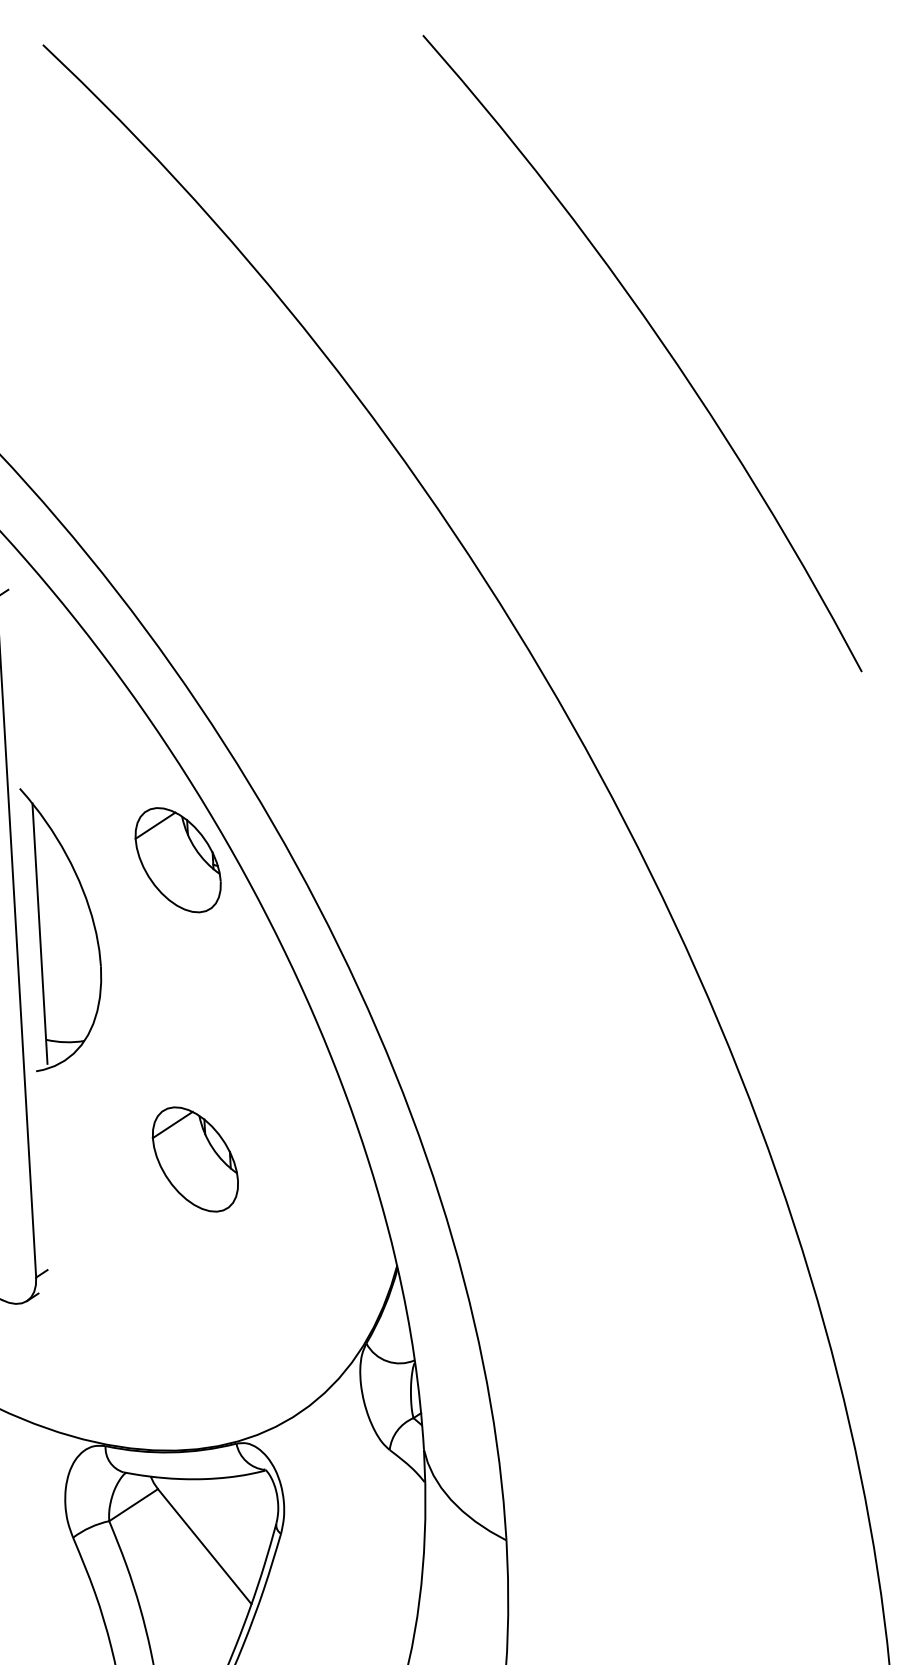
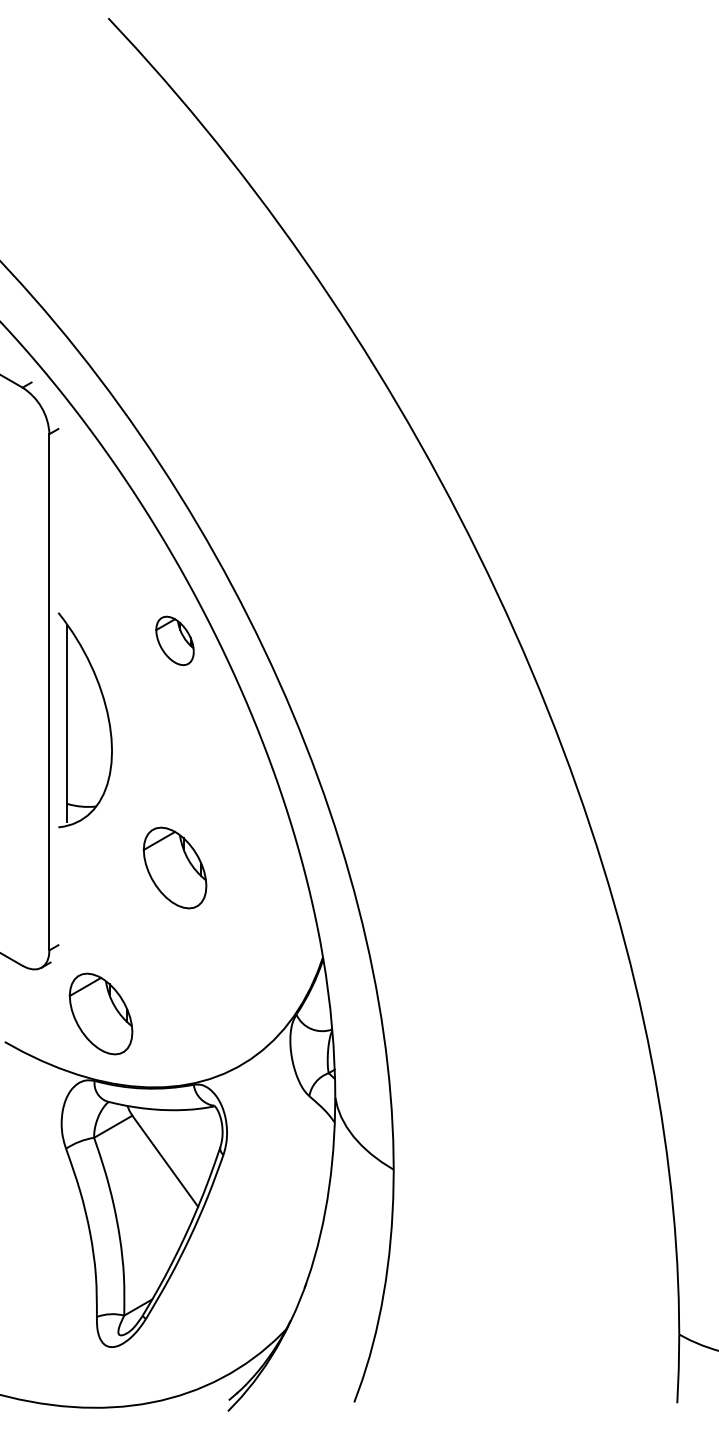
curve: (657, 338) -> (560, 267), removed
part: (177, 859) -> (174, 640), size x0.6
part: (62, 928) -> (84, 720), moved
part: (108, 1356) -> (100, 1013), added

